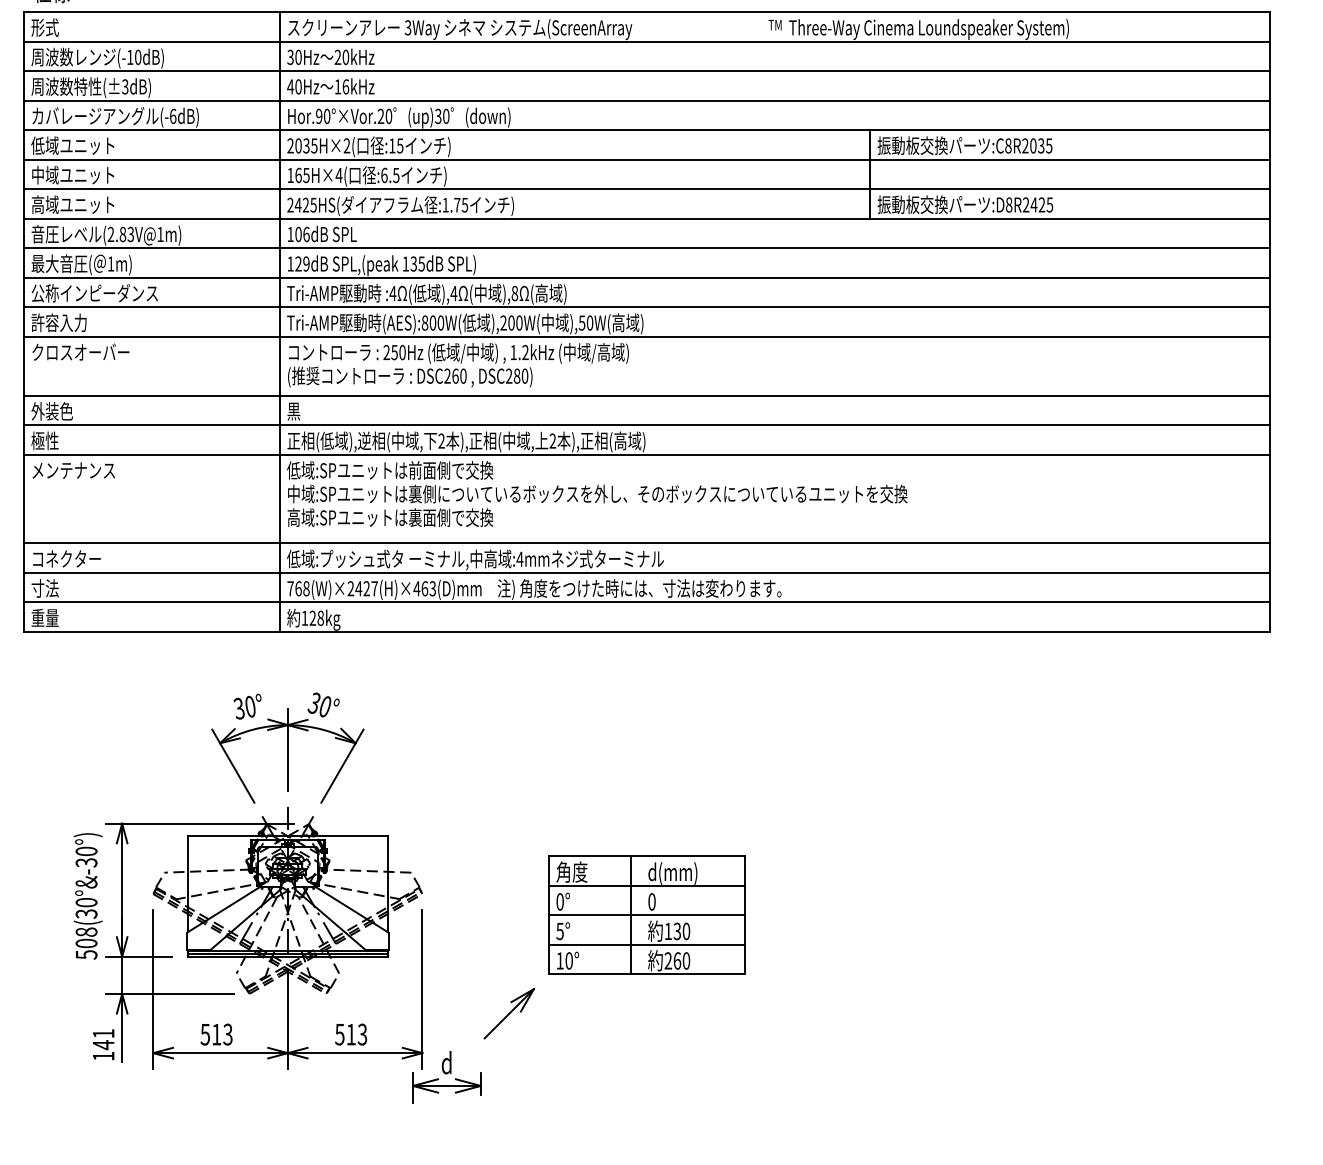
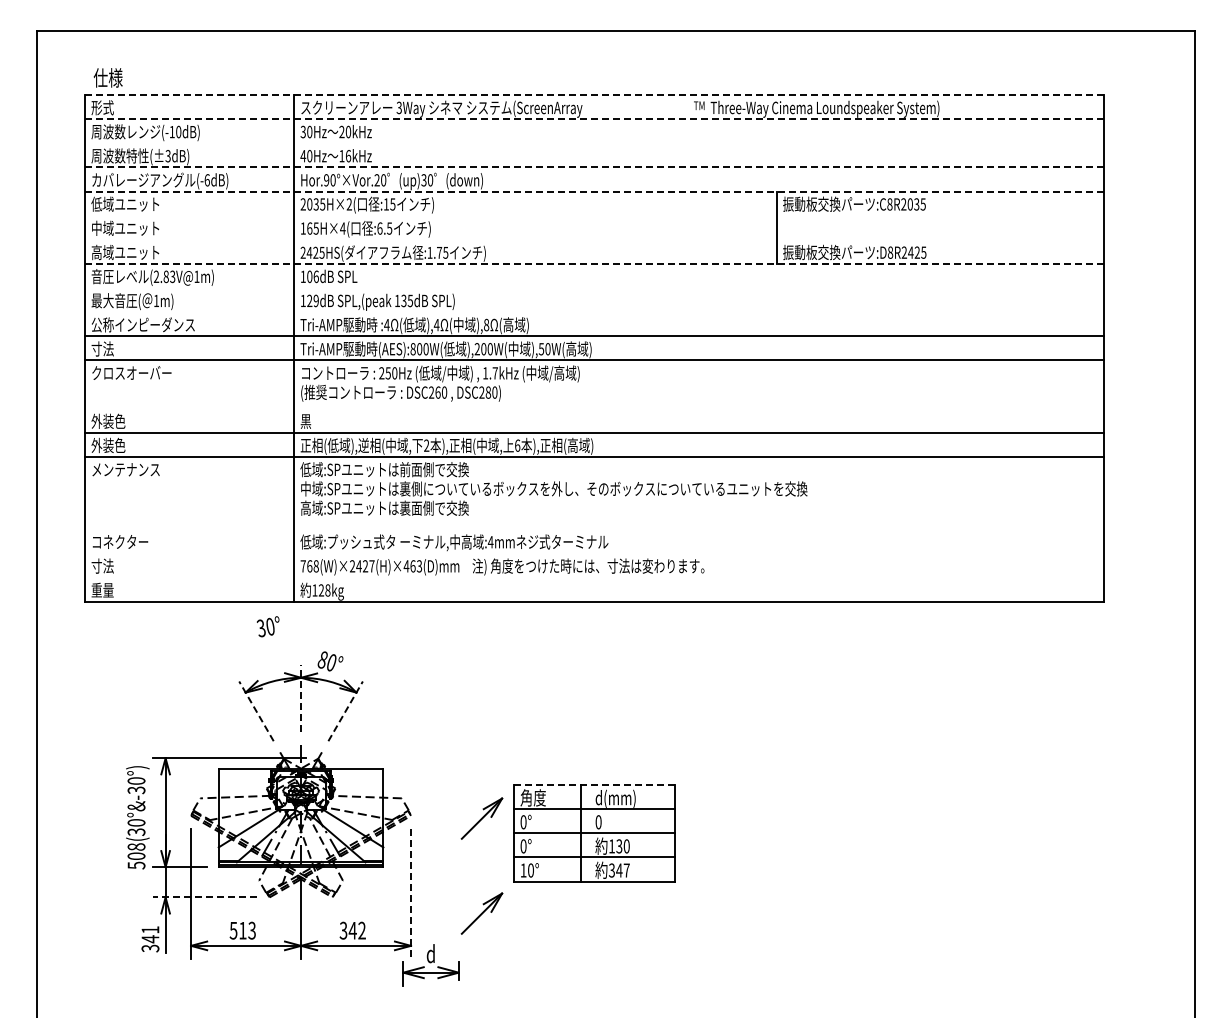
line: (648, 12) -> (595, 95), solid -> dashed
line: (648, 41) -> (595, 119), solid -> dashed
line: (646, 71) -> (594, 143), removed
line: (648, 100) -> (595, 167), solid -> dashed
line: (648, 130) -> (595, 191), solid -> dashed
line: (646, 159) -> (594, 215), removed
line: (646, 188) -> (594, 239), removed
line: (648, 218) -> (595, 263), solid -> dashed
line: (646, 248) -> (594, 288), removed
line: (646, 278) -> (594, 312), removed
text: (58, 322) -> (113, 348), 許容入力 -> 寸法
text: (524, 352) -> (494, 373), 1.2kHz -> 1.7kHz
line: (646, 395) -> (594, 408), removed
text: (52, 440) -> (108, 445), 極性 -> 外装色
text: (552, 440) -> (517, 445), 2 -> 6
line: (646, 543) -> (594, 529), removed
line: (646, 573) -> (594, 553), removed
line: (646, 602) -> (594, 577), removed
text: (314, 702) -> (322, 659), 30° -> 80°
text: (246, 706) -> (267, 626), moved
line: (288, 750) -> (301, 698), solid -> dashed
line: (233, 765) -> (256, 710), solid -> dashed
line: (342, 765) -> (345, 710), solid -> dashed
line: (648, 856) -> (595, 785), solid -> dashed
part: (508, 897) -> (481, 818), added
text: (560, 931) -> (523, 846), 5° -> 0°
text: (676, 960) -> (618, 870), 260 -> 347
line: (423, 990) -> (411, 894), solid -> dashed
line: (169, 993) -> (204, 897), solid -> dashed
text: (350, 1034) -> (352, 930), 513 -> 342
text: (103, 1056) -> (150, 948), 141 -> 341

